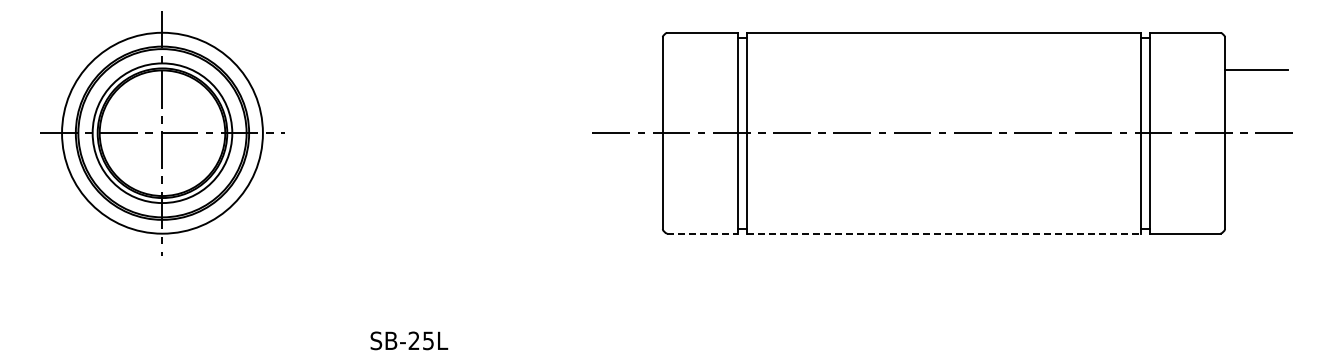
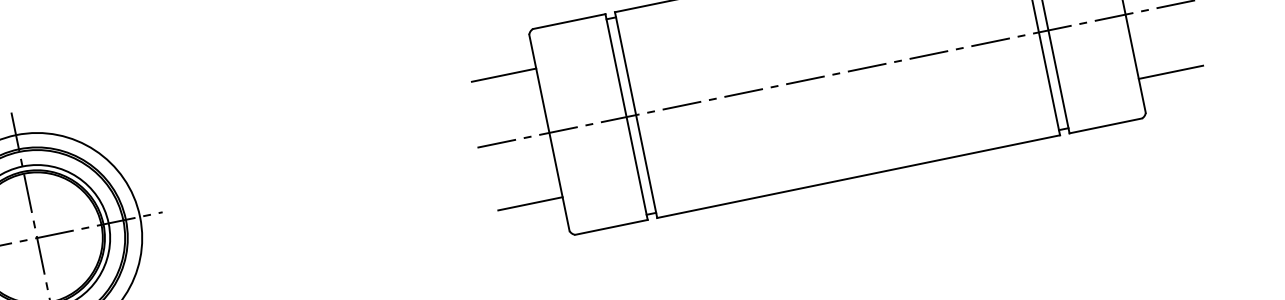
line: (630, 70) -> (503, 75), added
line: (630, 196) -> (529, 204), added
line: (1256, 196) -> (1171, 72), added
line: (703, 233) -> (612, 226), dashed -> solid
line: (943, 233) -> (858, 176), dashed -> solid

